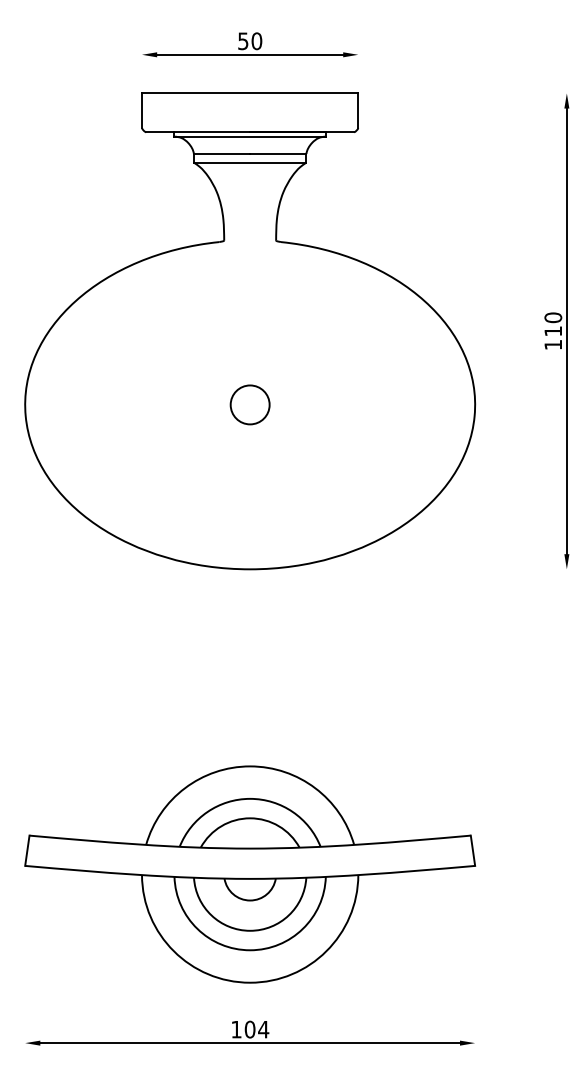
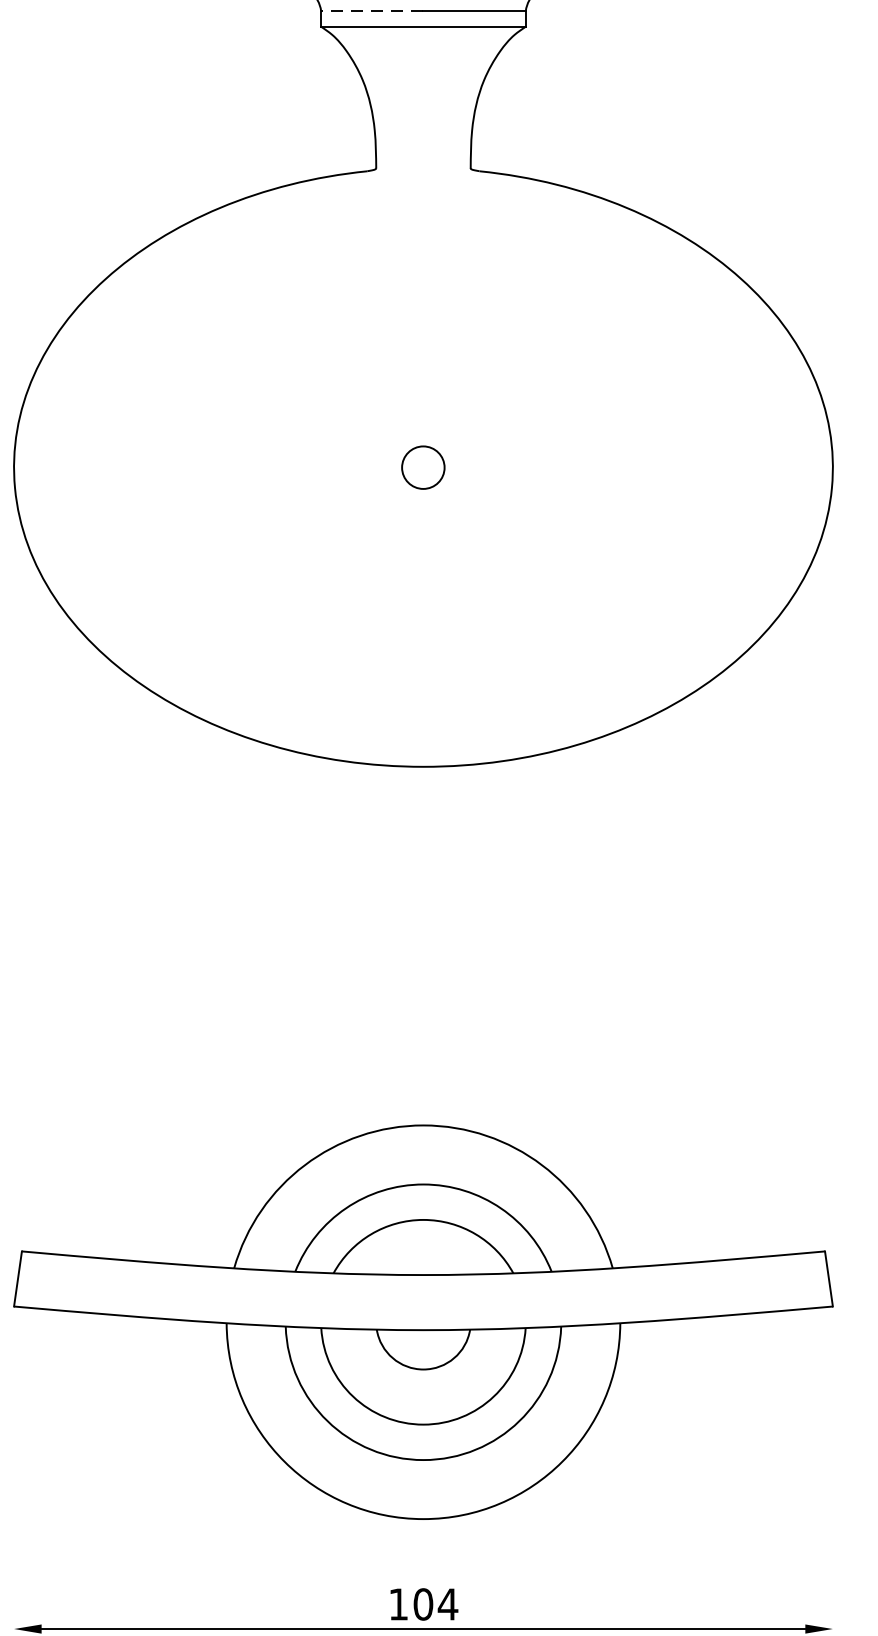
line: (221, 154) -> (371, 11), solid -> dashed
circle: (249, 404) -> (422, 466), size x0.6

